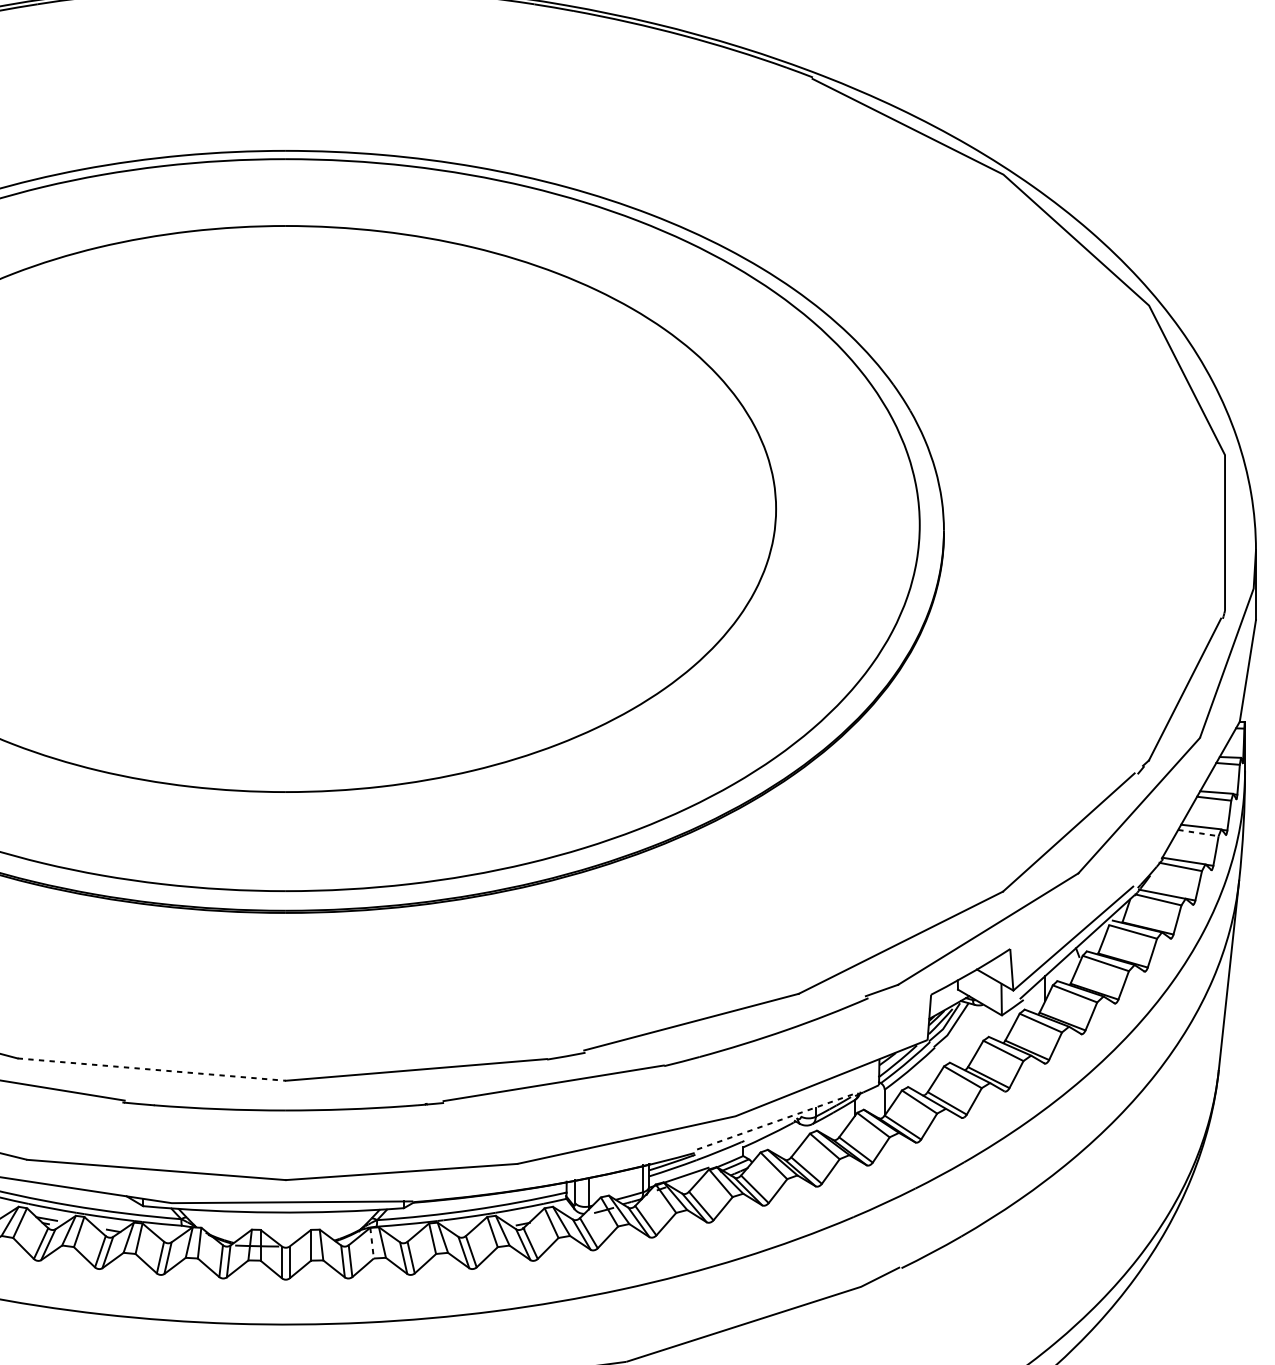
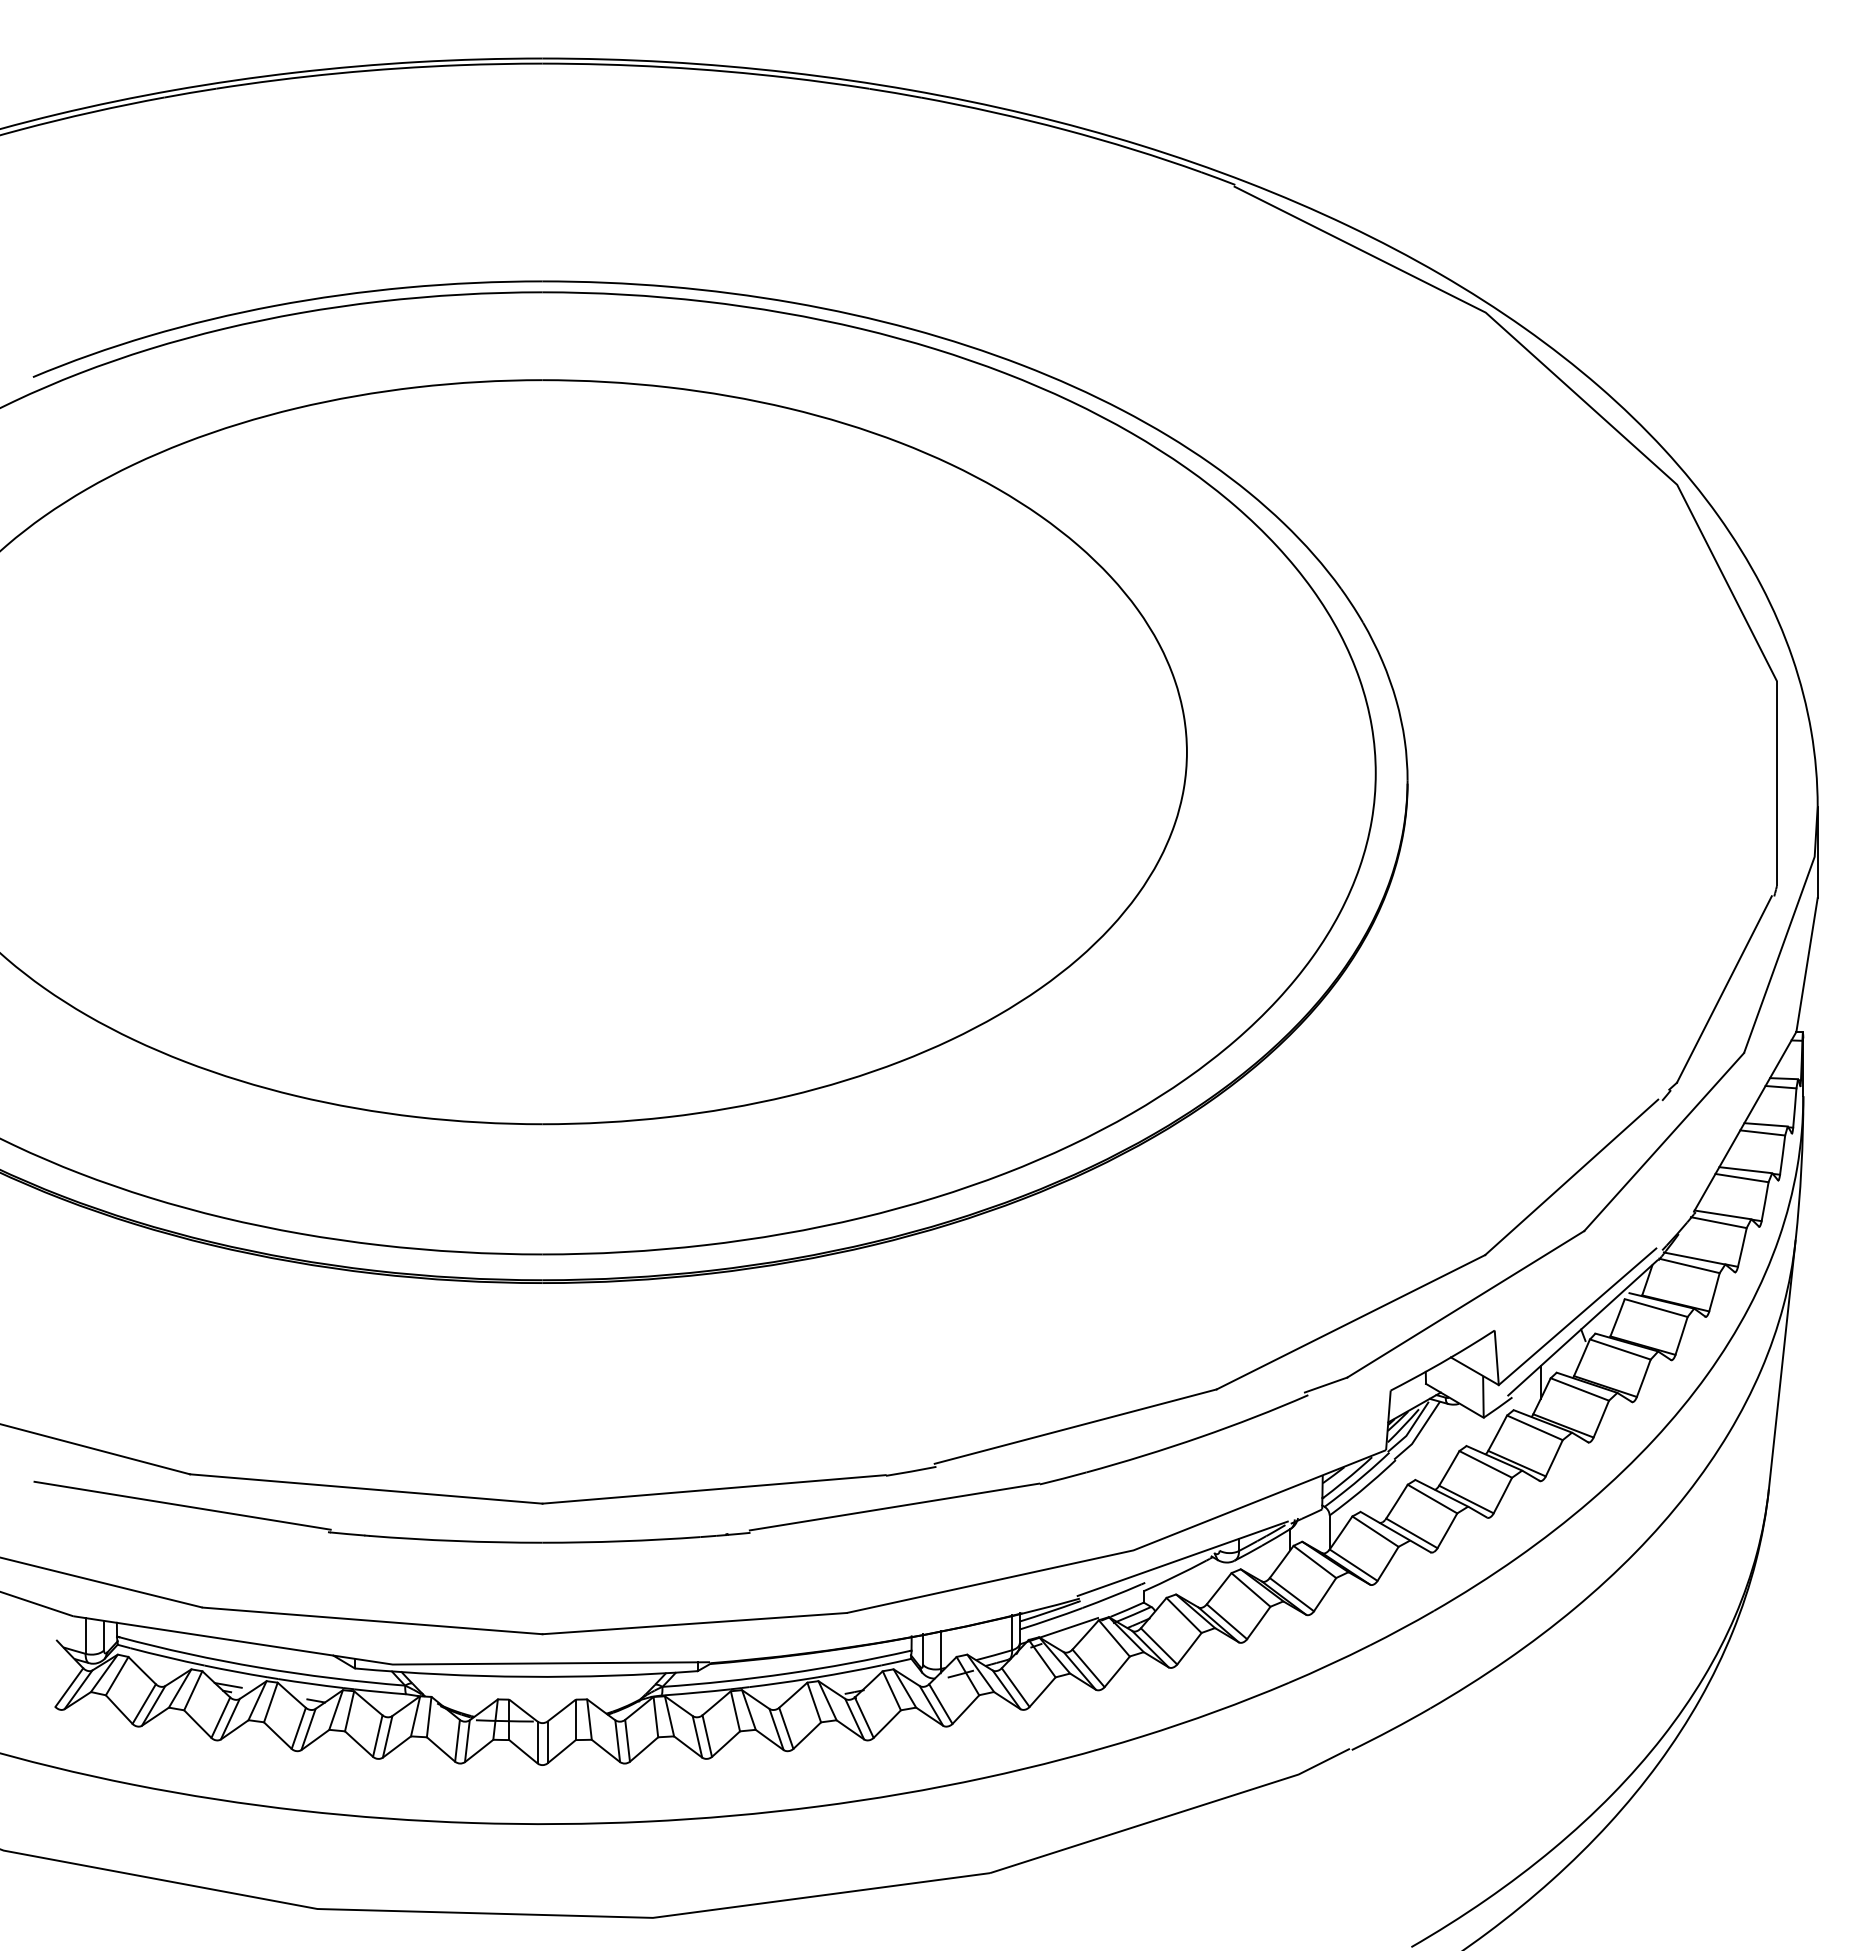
line: (1198, 833) -> (1742, 1178), dashed -> solid
line: (151, 1069) -> (366, 1488), dashed -> solid
line: (772, 1122) -> (1182, 1558), dashed -> solid
line: (371, 1243) -> (655, 1717), dashed -> solid

